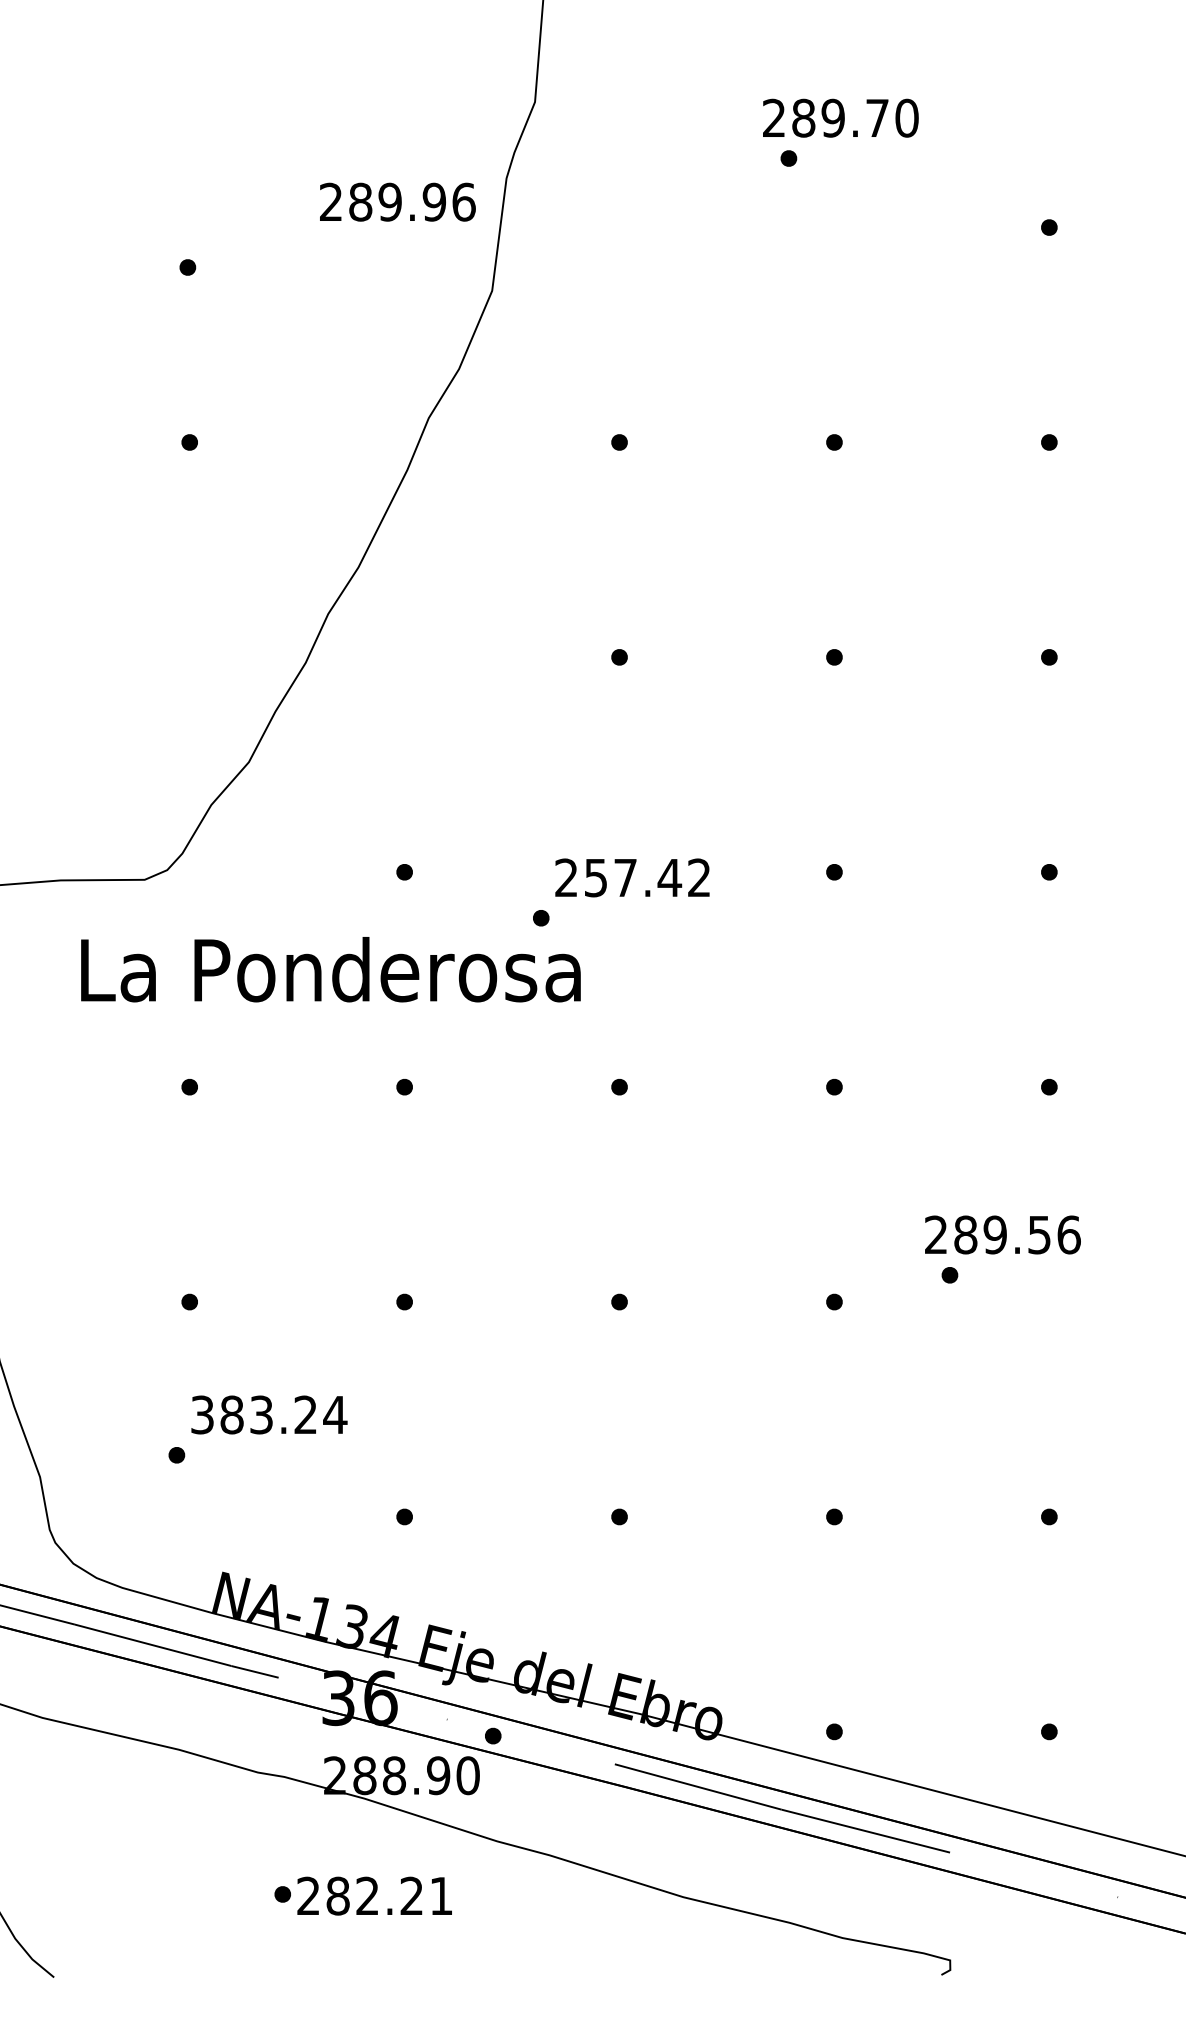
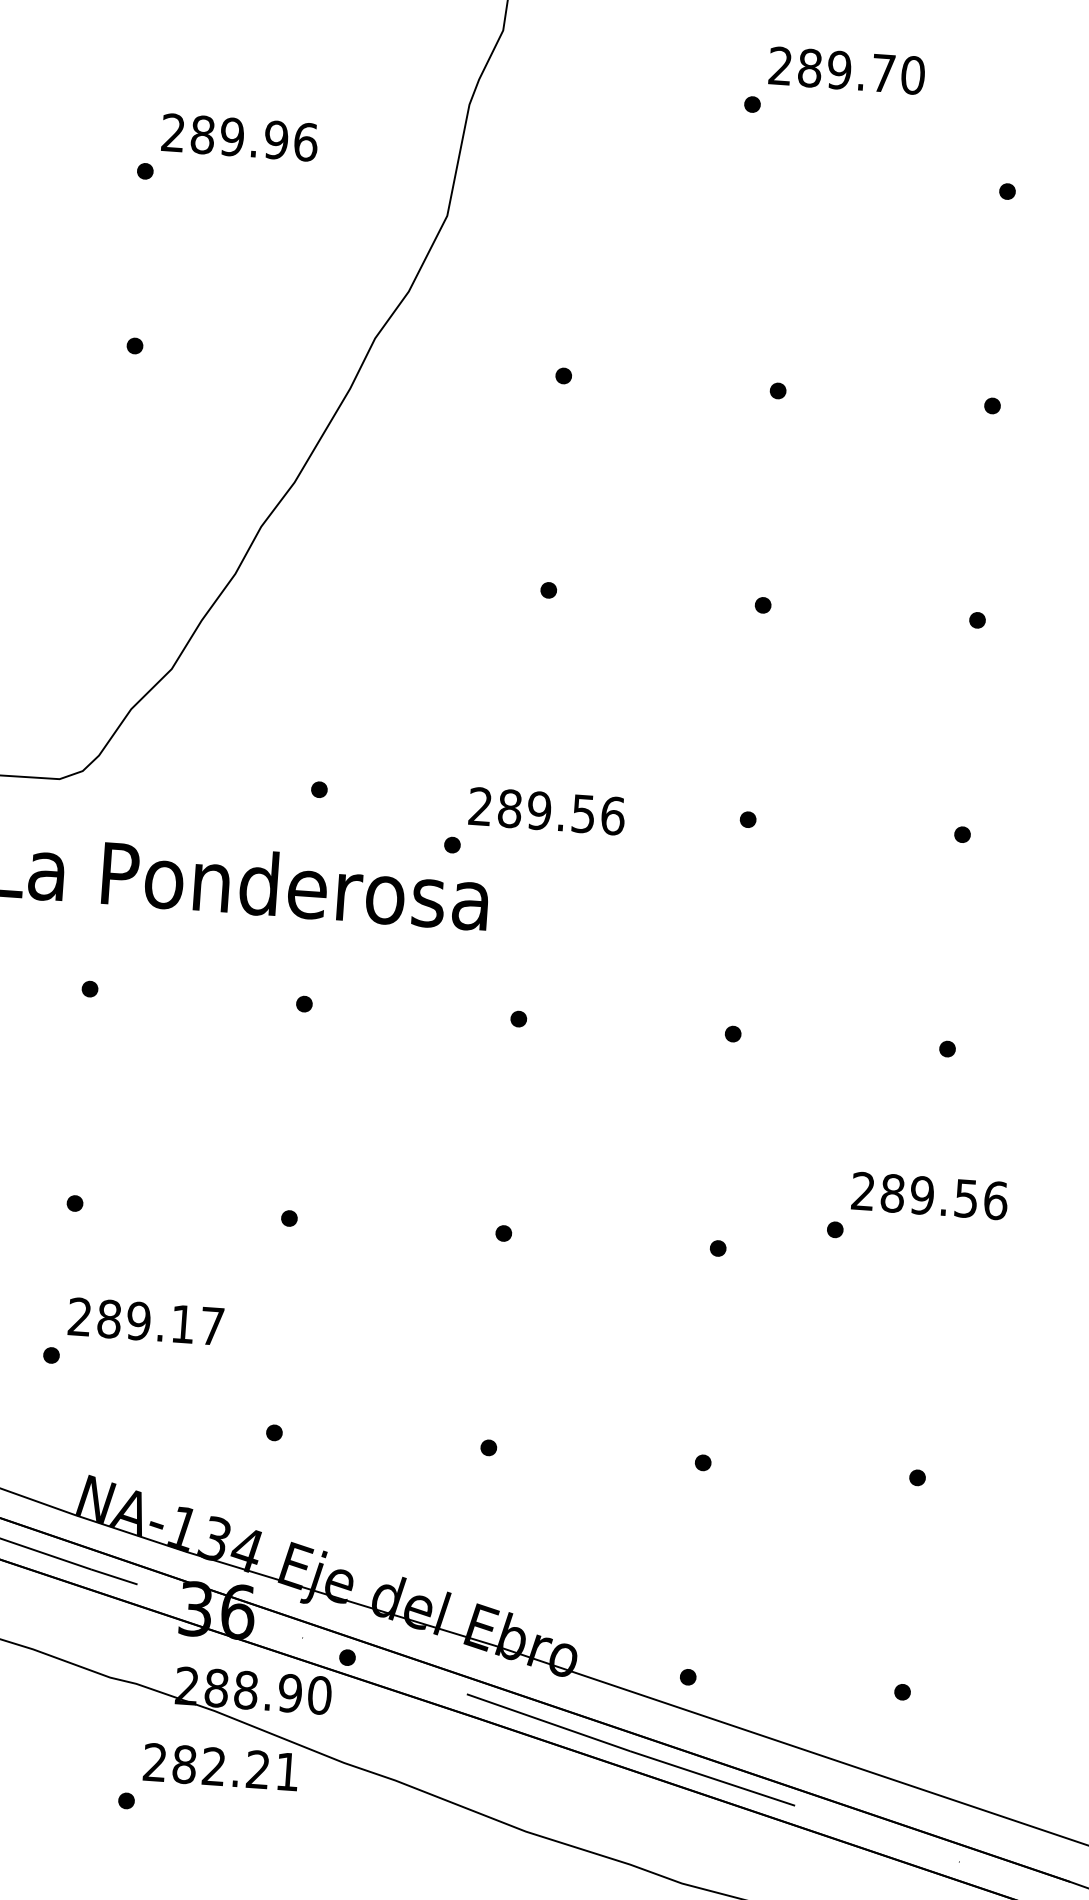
text: (840, 117) -> (846, 70), moved
text: (397, 201) -> (239, 136), moved
text: (647, 877) -> (561, 811), 257.42 -> 289.56
text: (1002, 1234) -> (929, 1195), moved
text: (269, 1414) -> (146, 1321), 383.24 -> 289.17
text: (374, 1895) -> (220, 1766), moved

